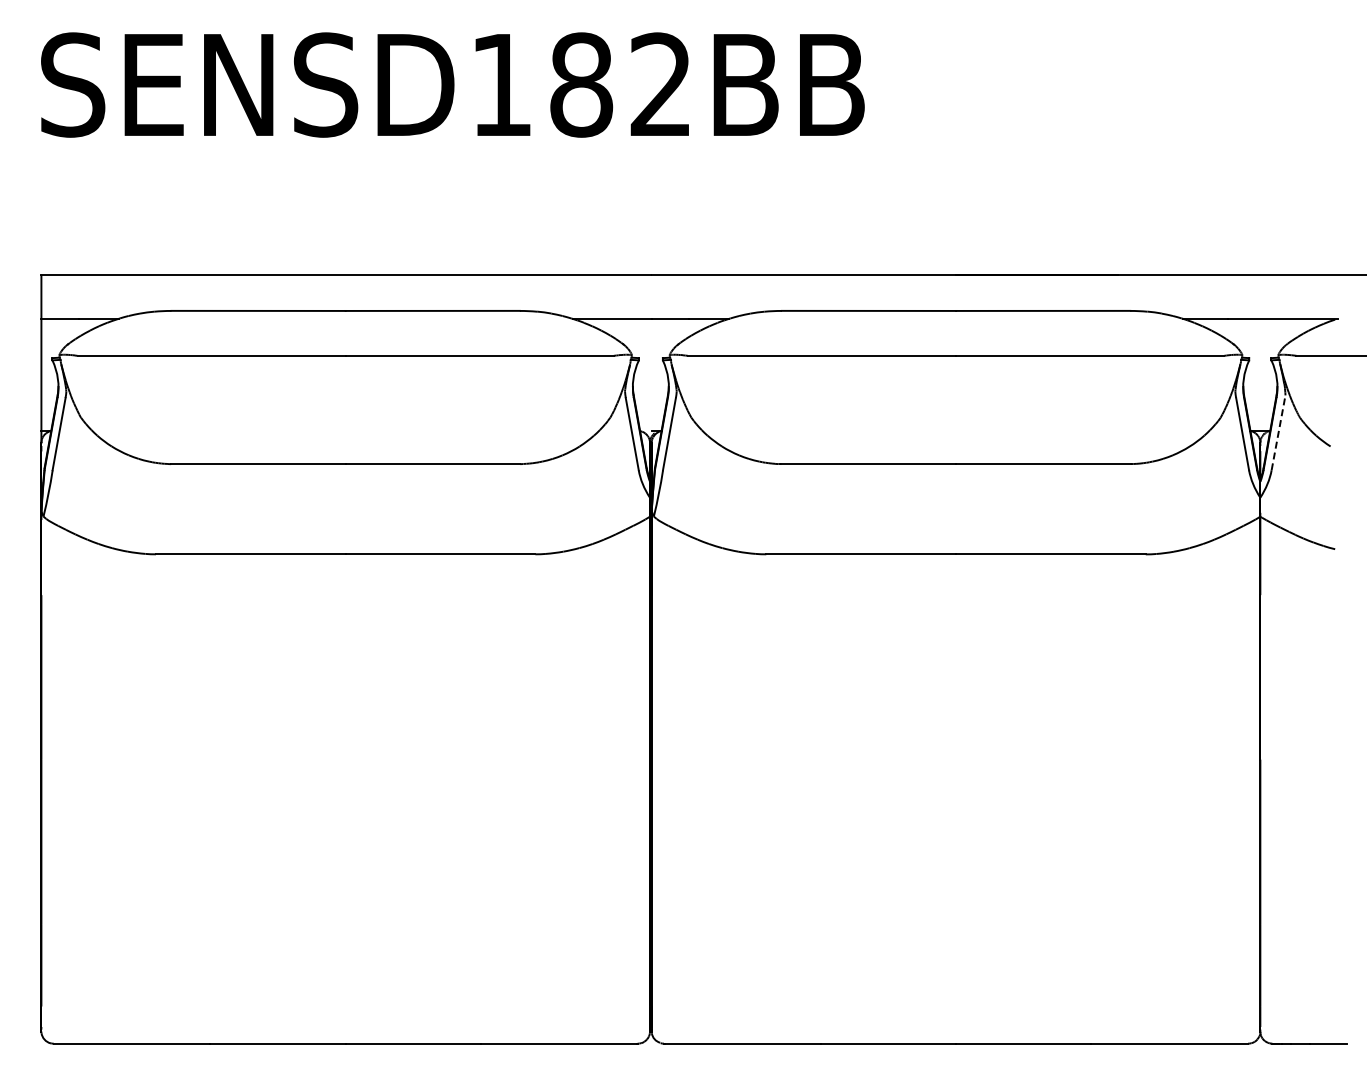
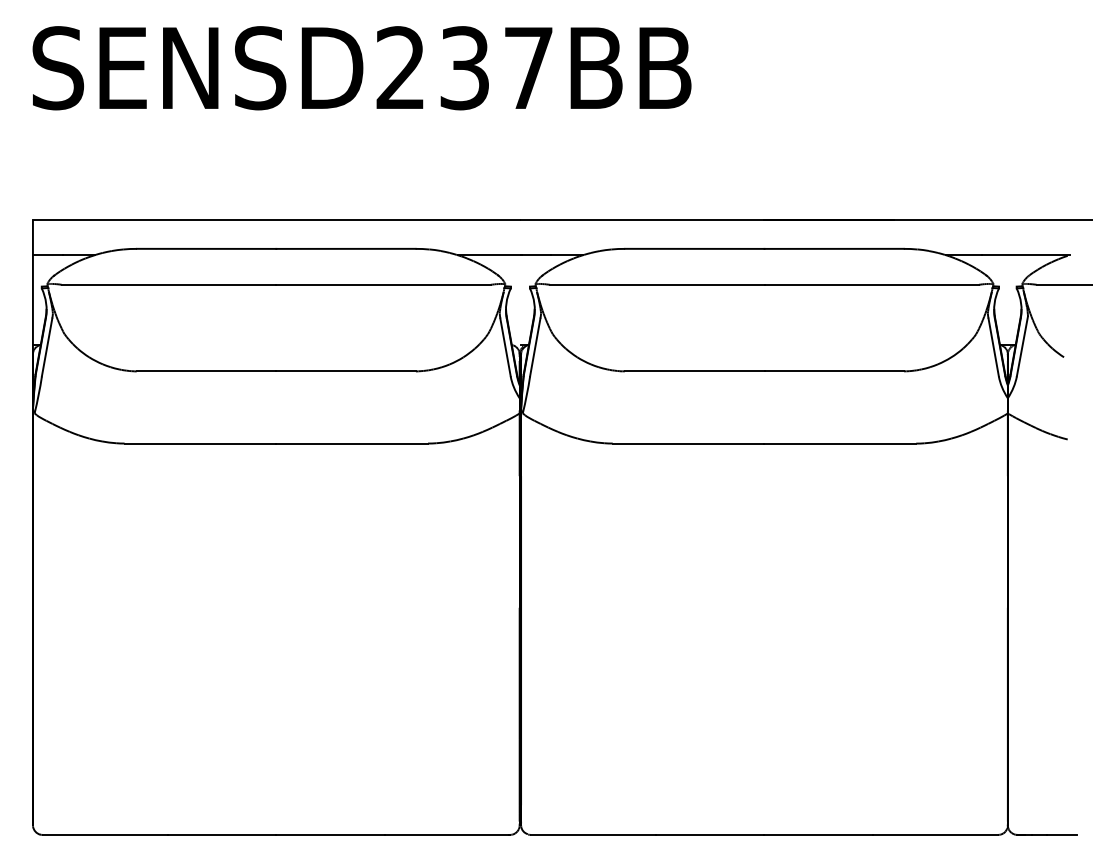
text: (580, 84) -> (464, 67), SENSD182BB -> SENSD237BB
line: (1278, 432) -> (1022, 346), dashed -> solid

